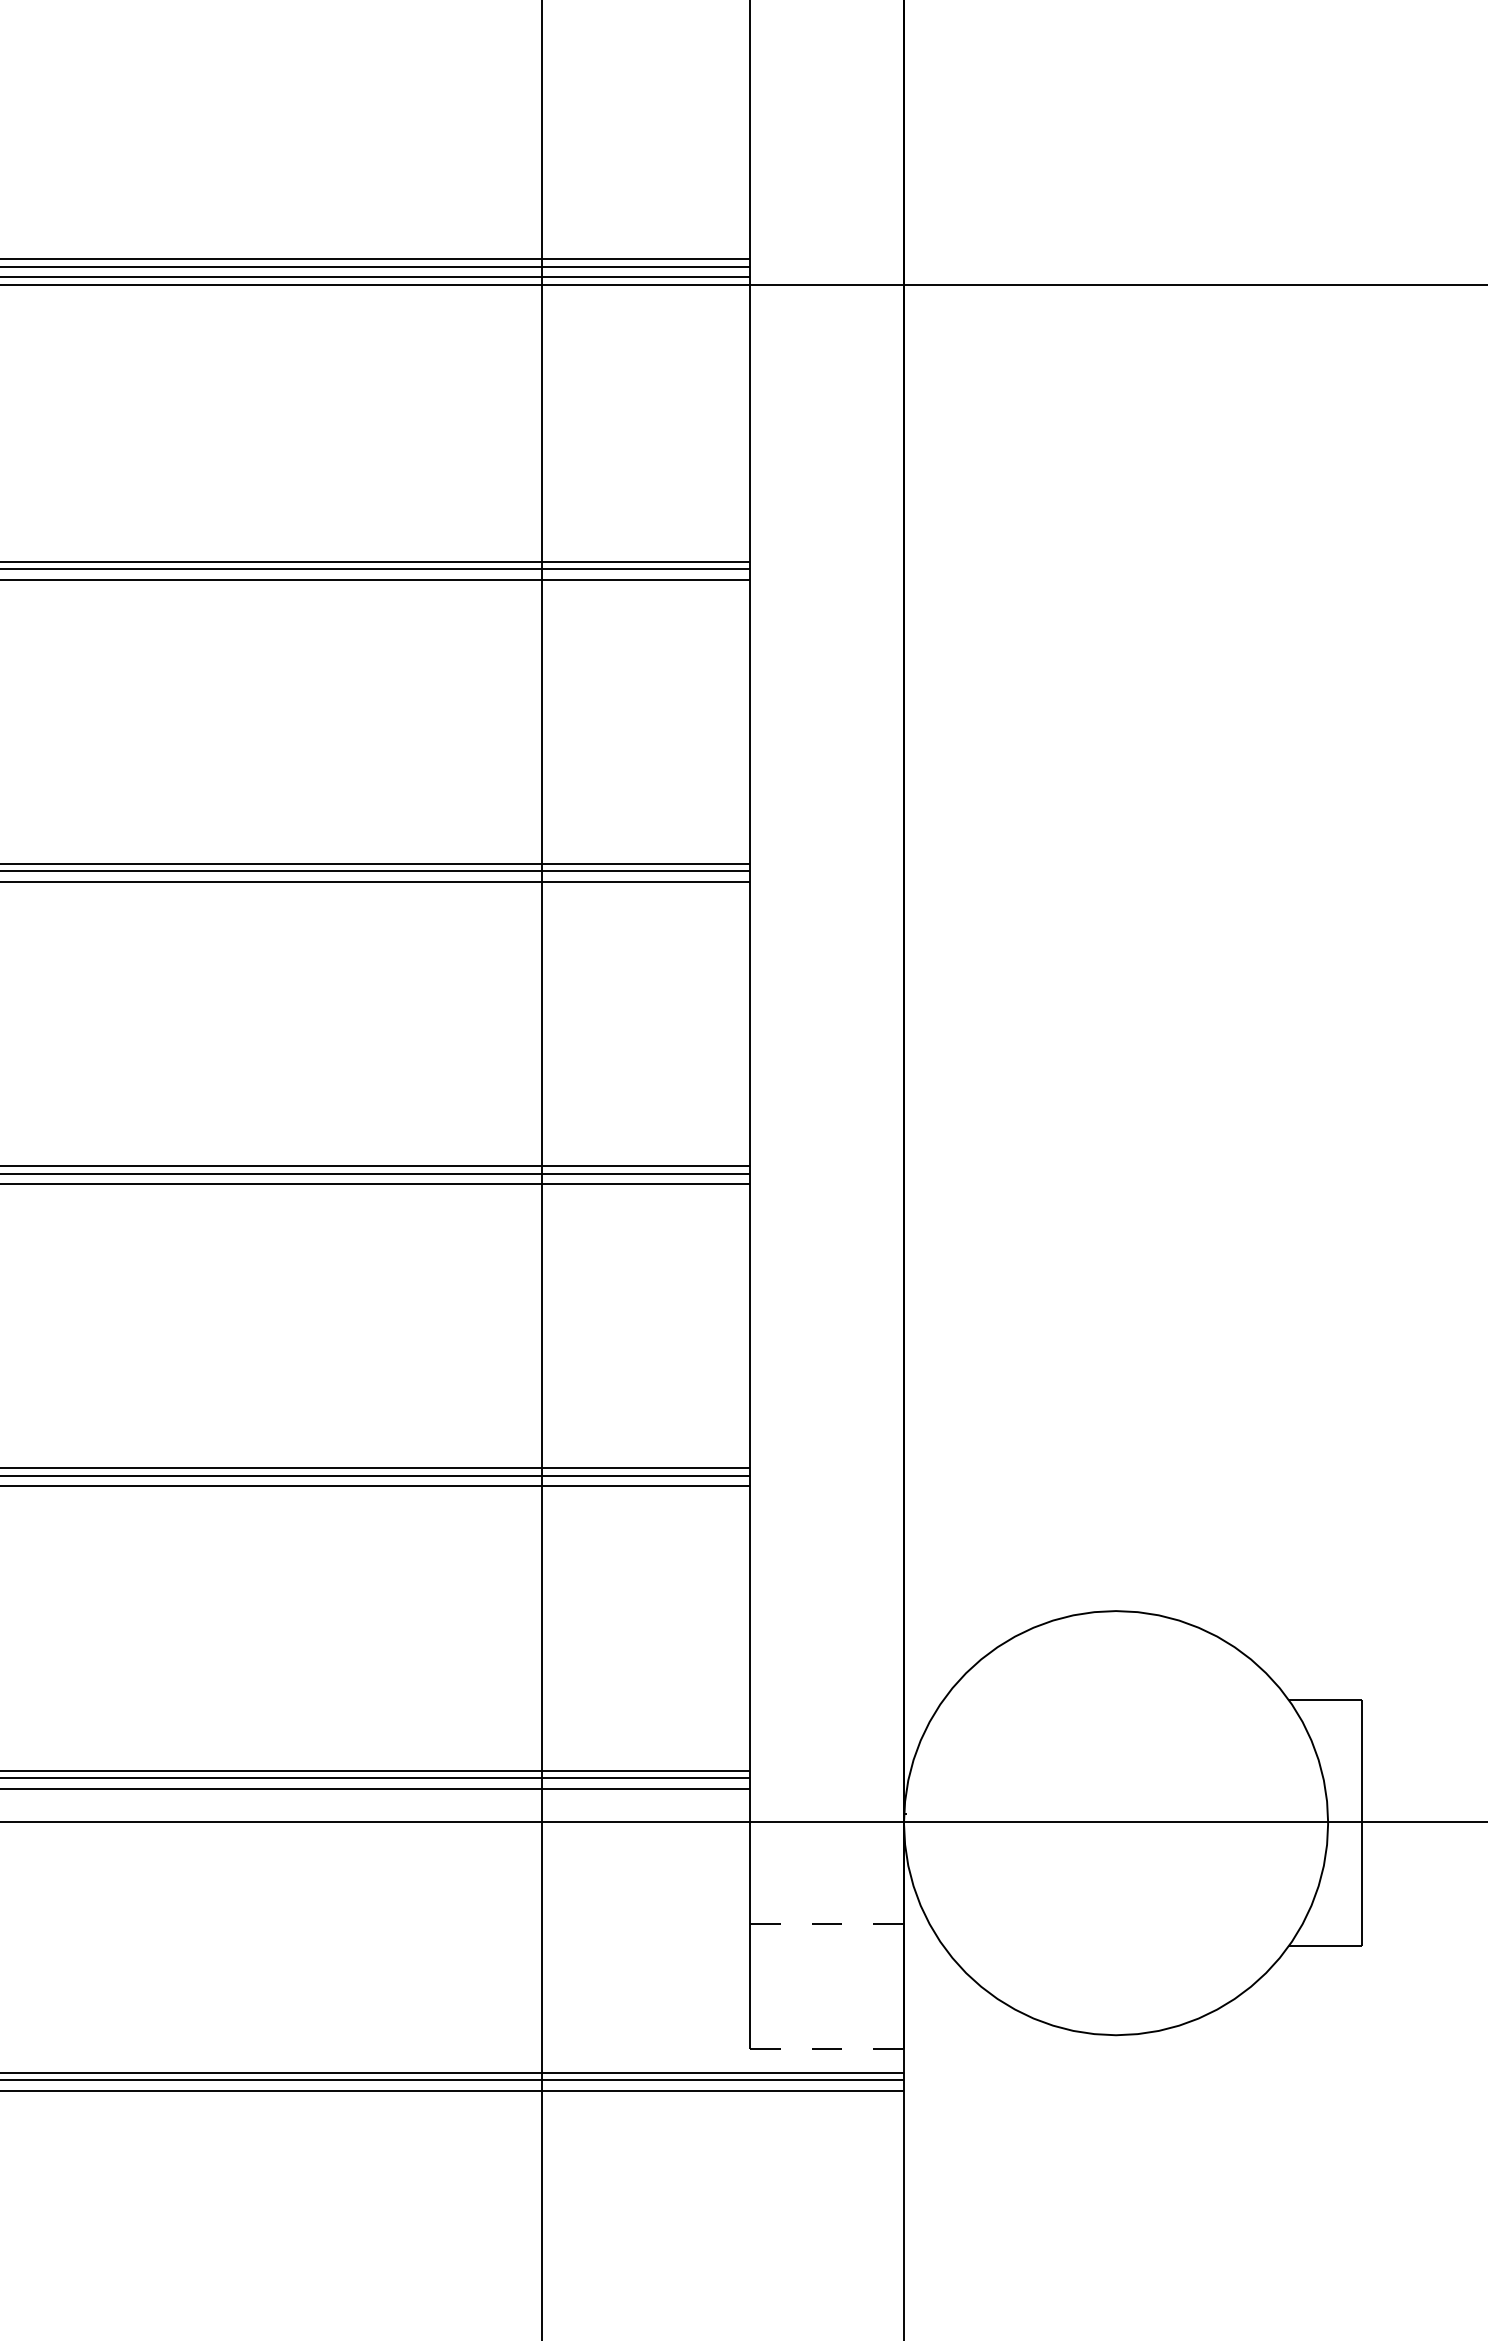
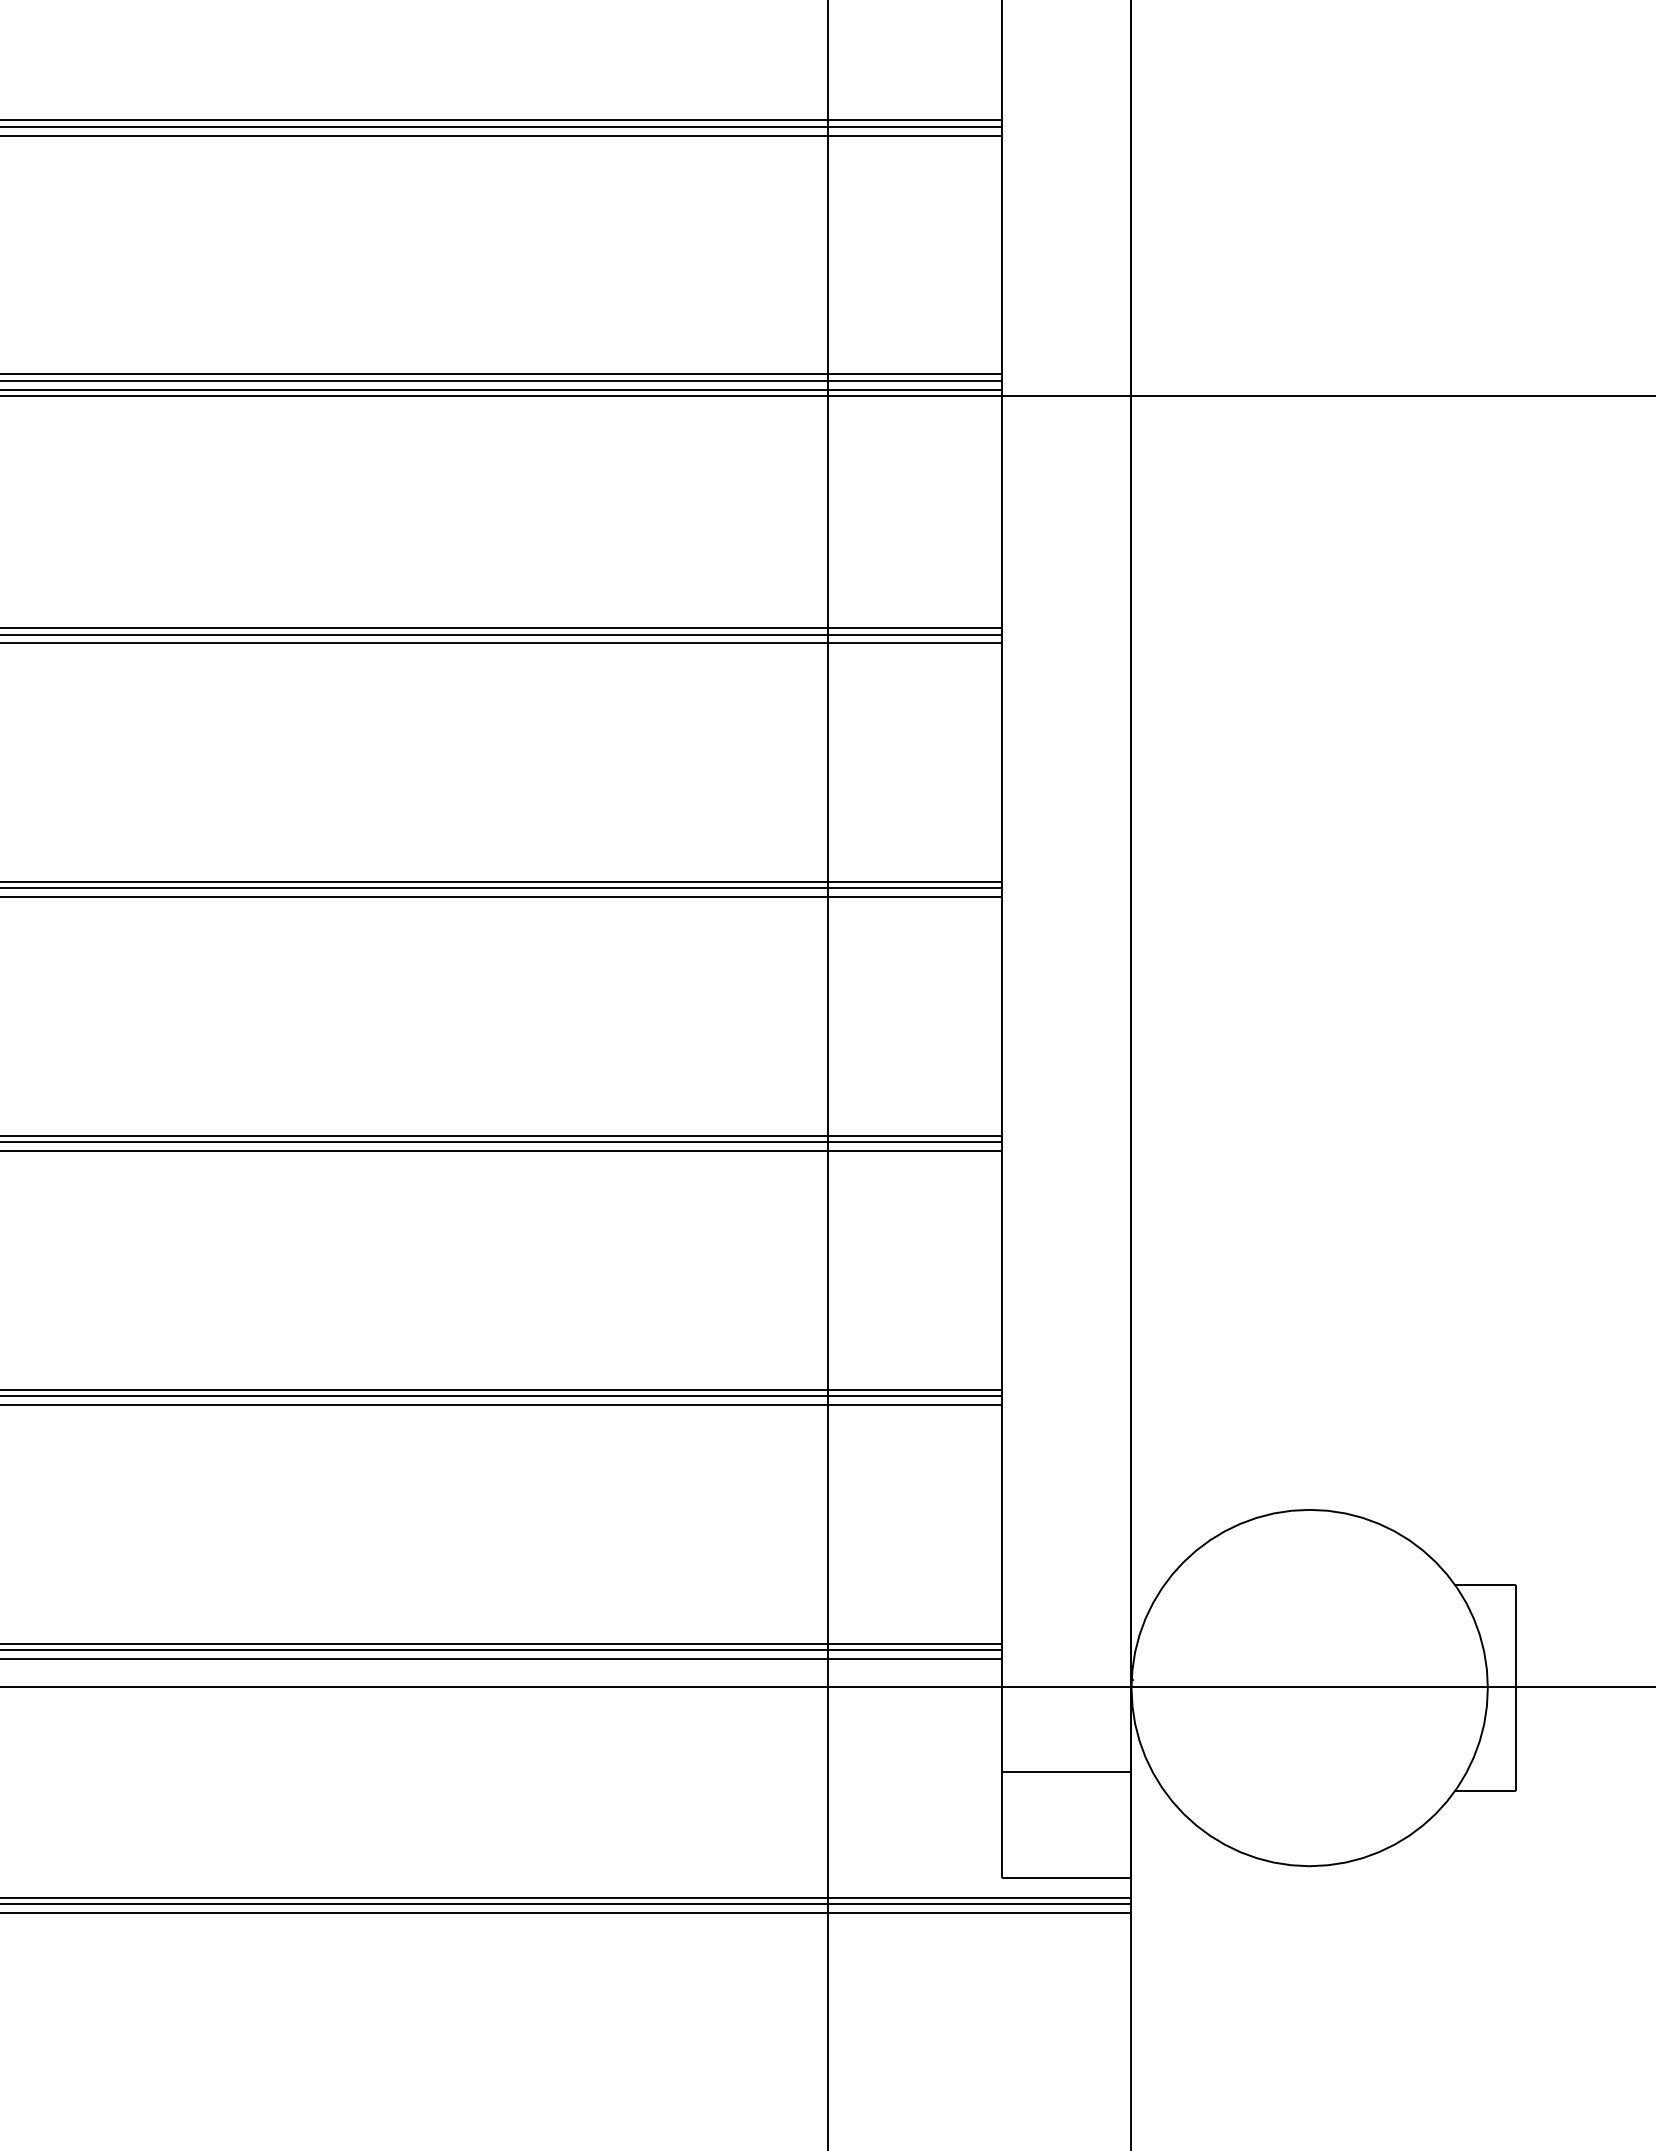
line: (826, 1923) -> (1066, 1772), dashed -> solid
line: (826, 2048) -> (1066, 1877), dashed -> solid

